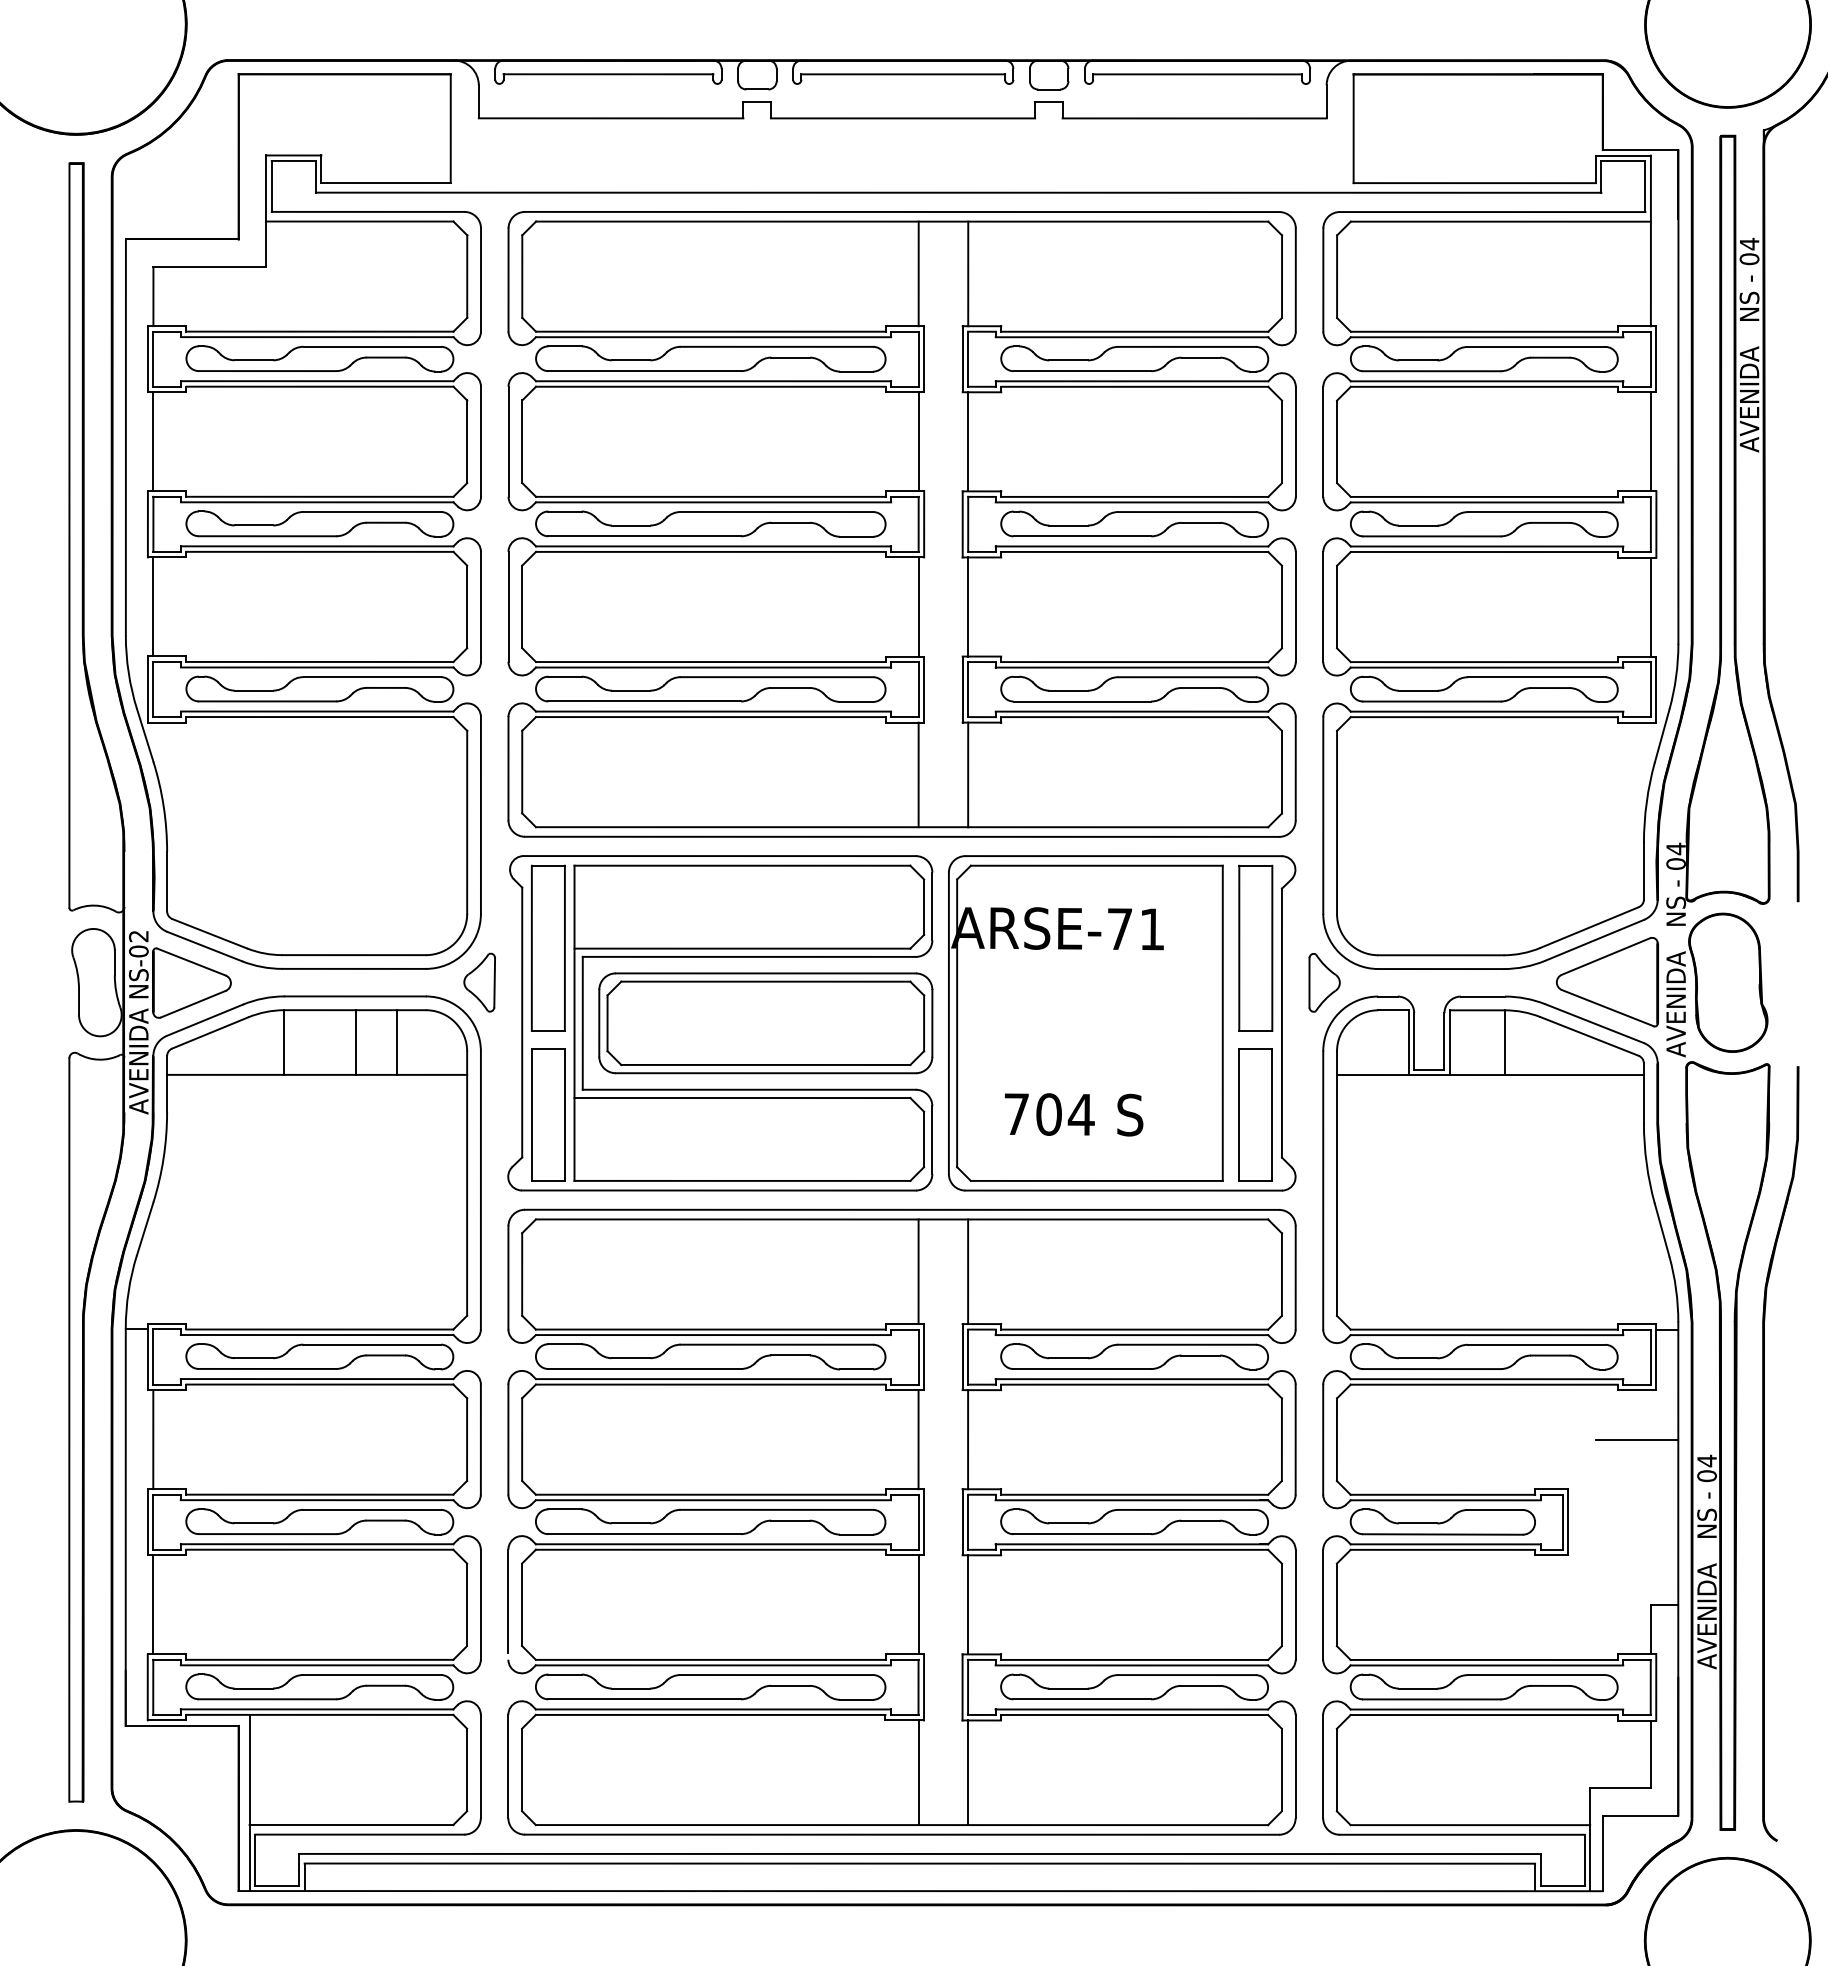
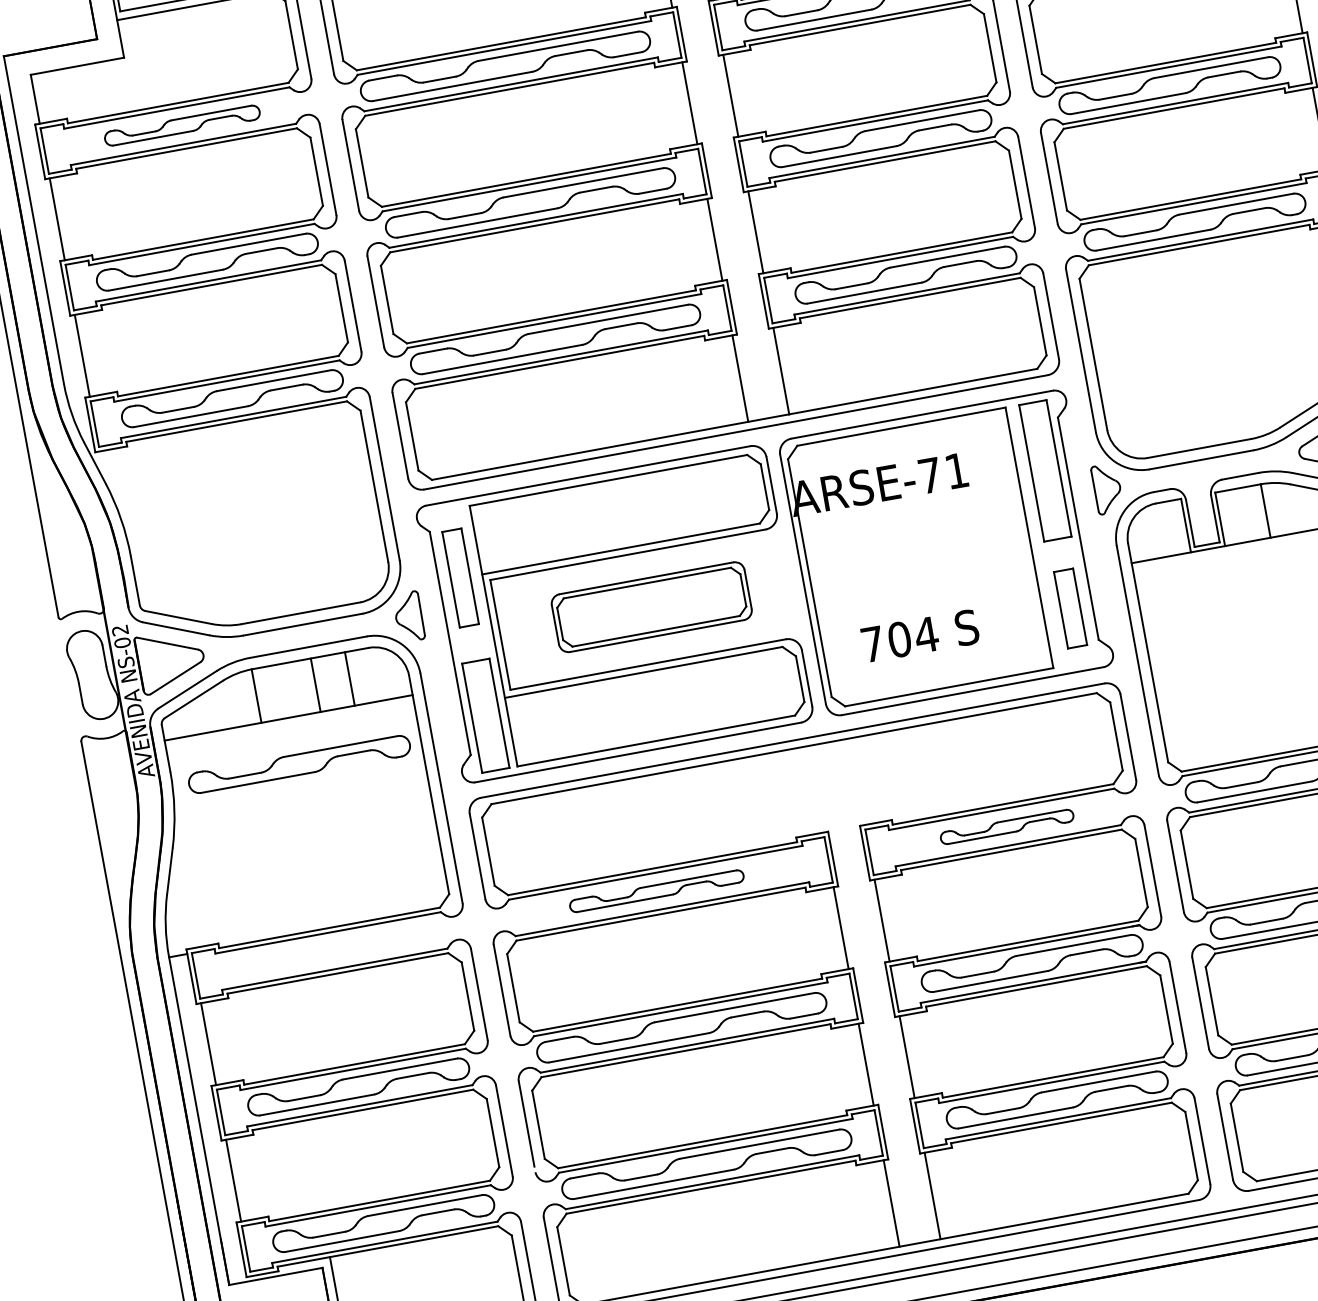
part: (319, 358) -> (181, 125), size x0.7
part: (548, 947) -> (460, 577), size x0.7
part: (765, 1023) -> (651, 607), size x0.7
part: (1255, 1114) -> (1070, 608), size x0.7
line: (918, 1271) -> (815, 789), removed
line: (968, 1271) -> (856, 781), removed
part: (319, 1356) -> (299, 764), moved
part: (710, 1356) -> (656, 890), size x0.6
part: (1134, 1356) -> (1007, 826), size x0.6

